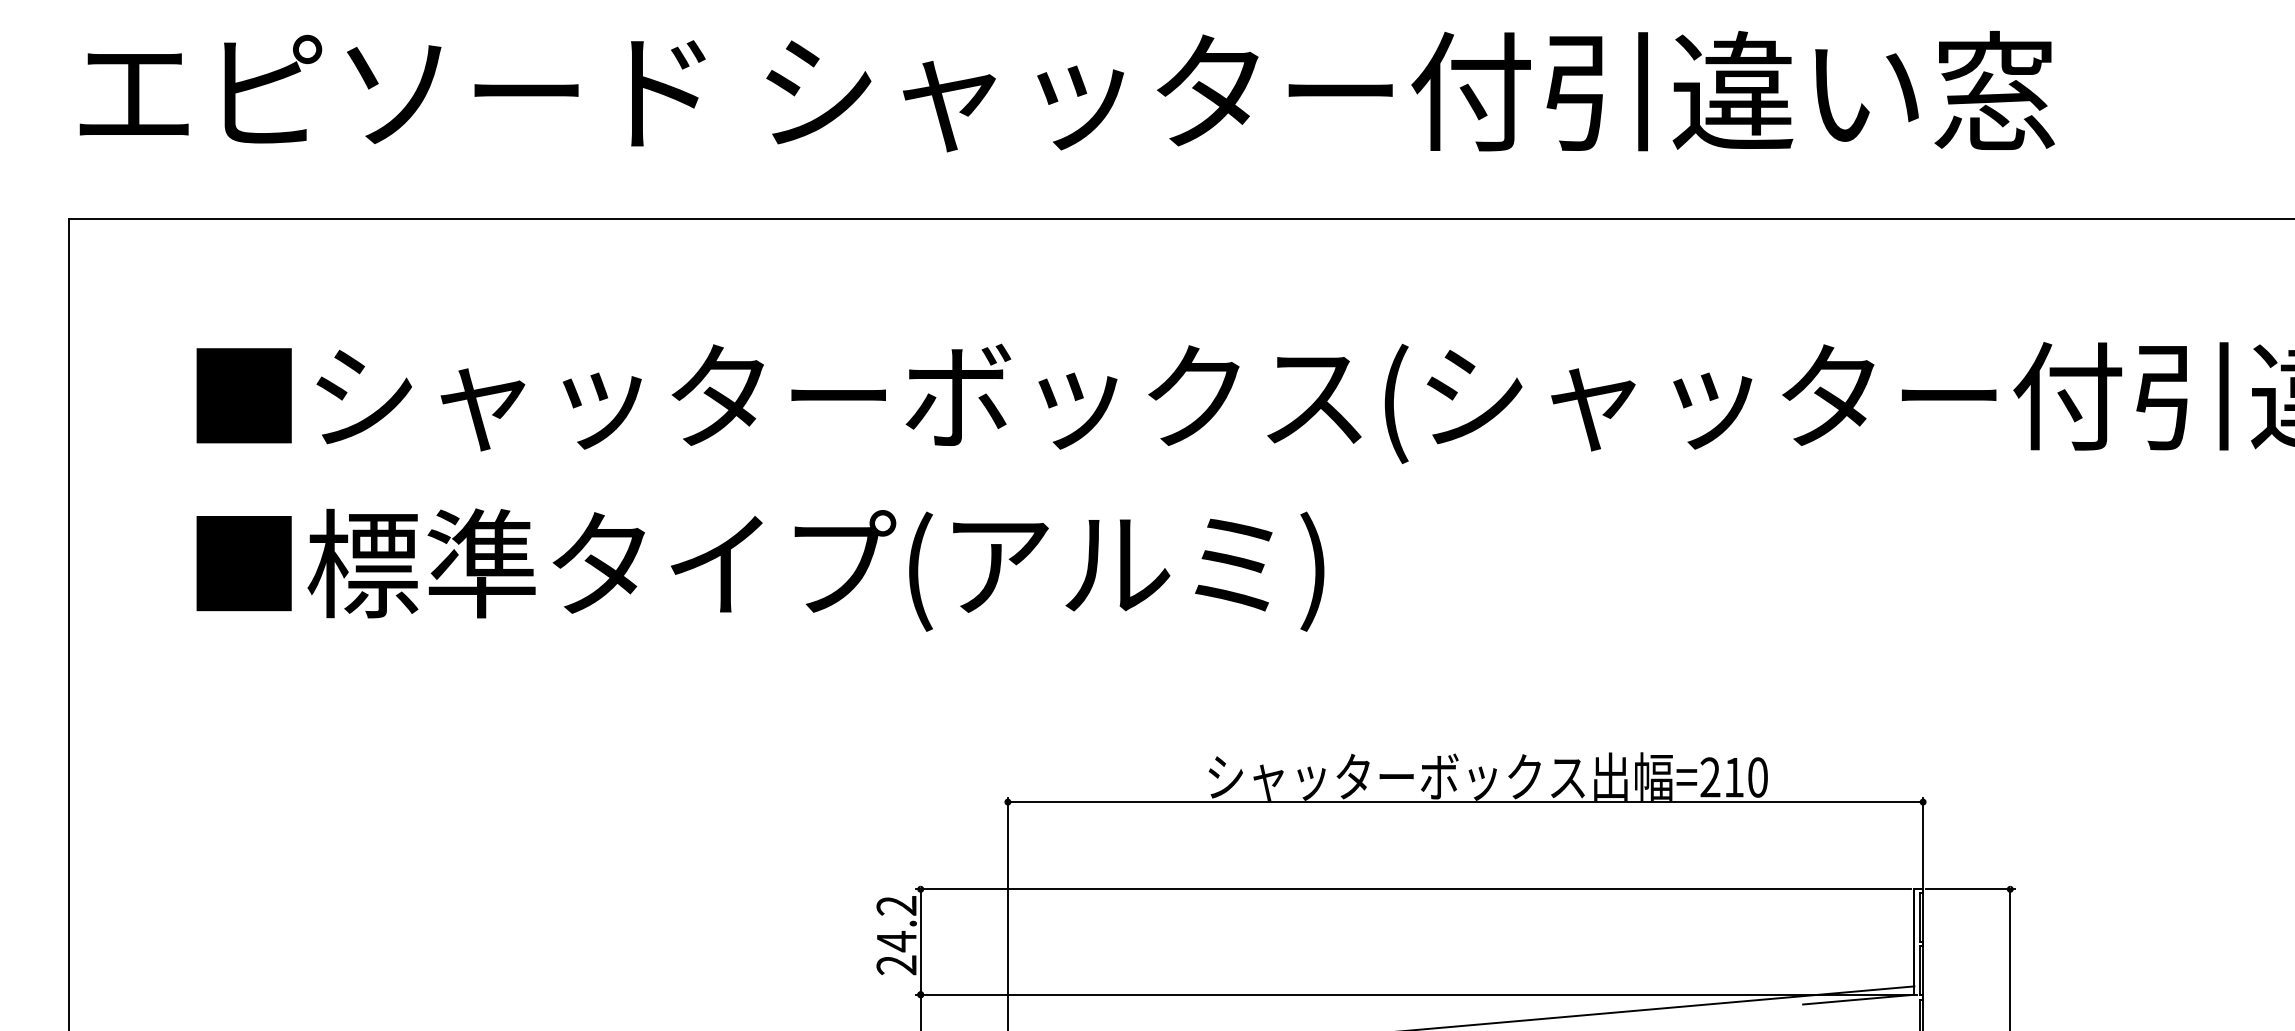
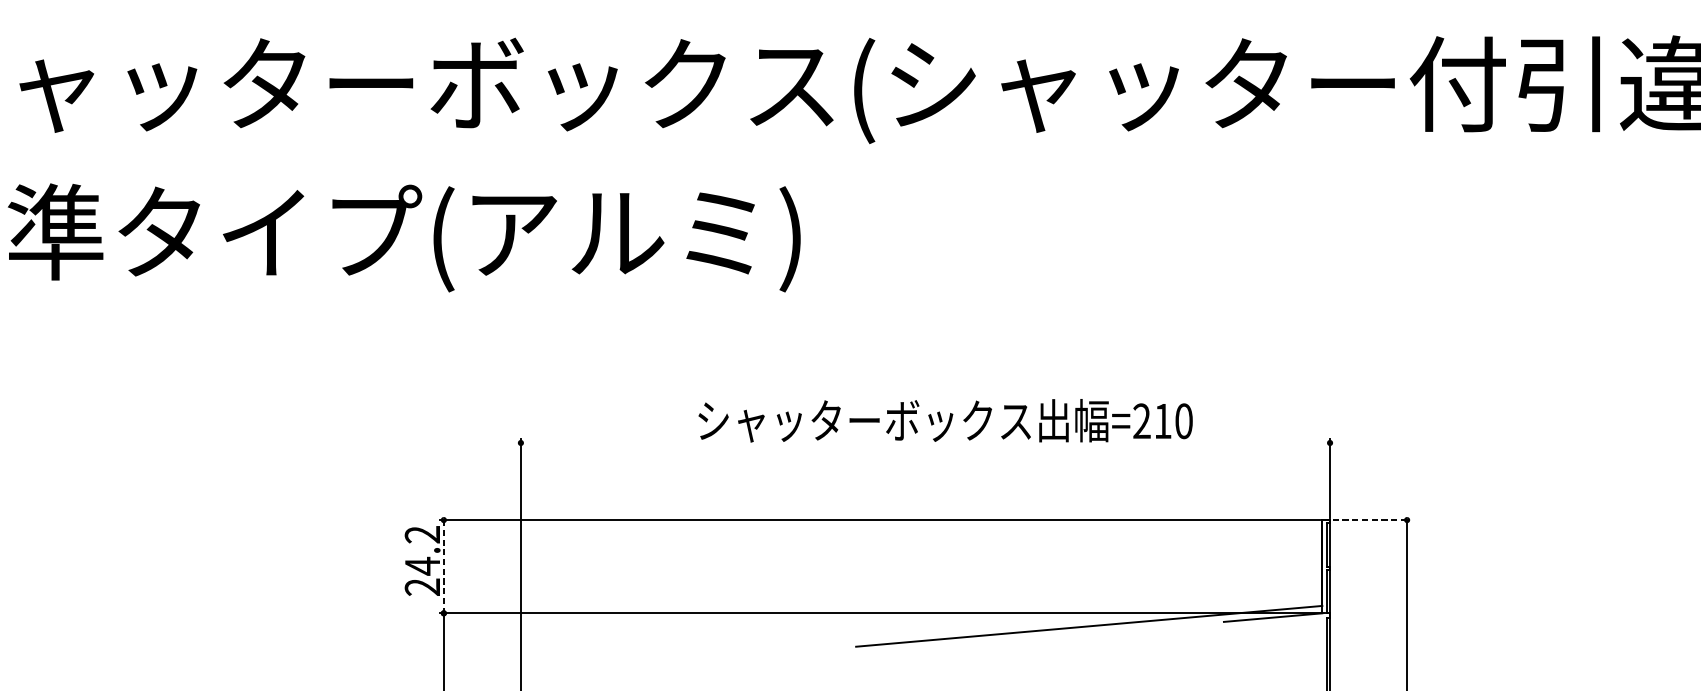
line: (1465, 802) -> (925, 443), removed
line: (1970, 889) -> (1371, 520), solid -> dashed
line: (920, 942) -> (443, 567), solid -> dashed

